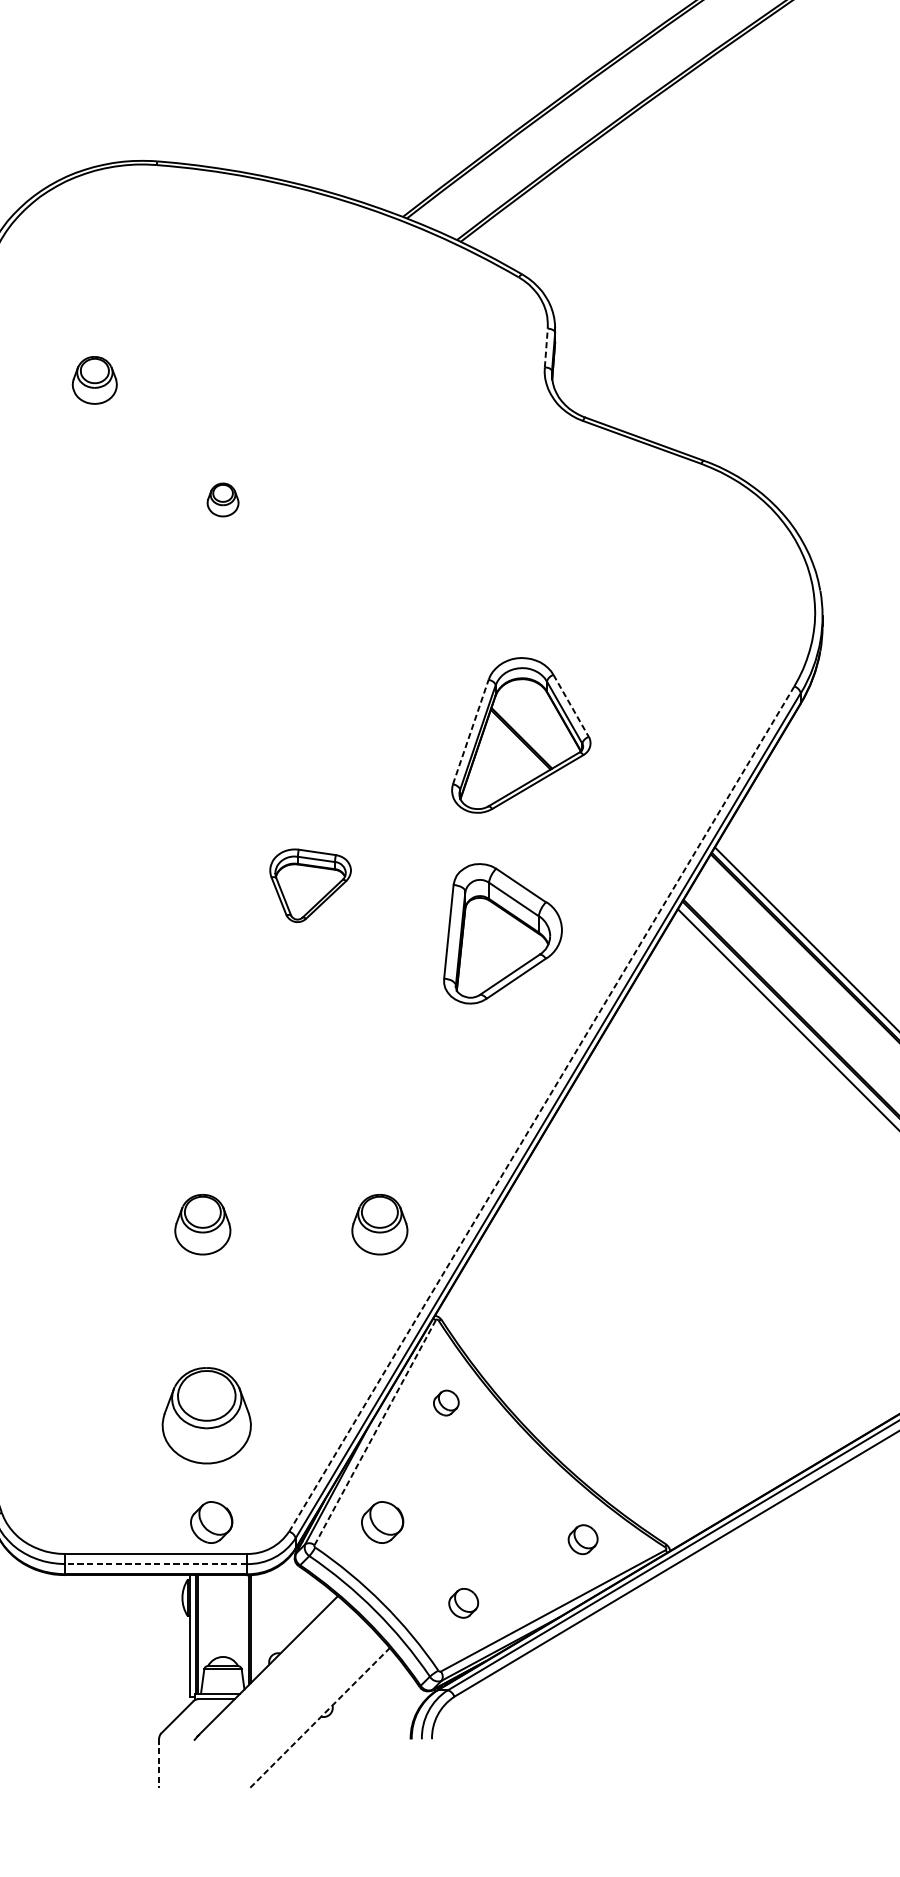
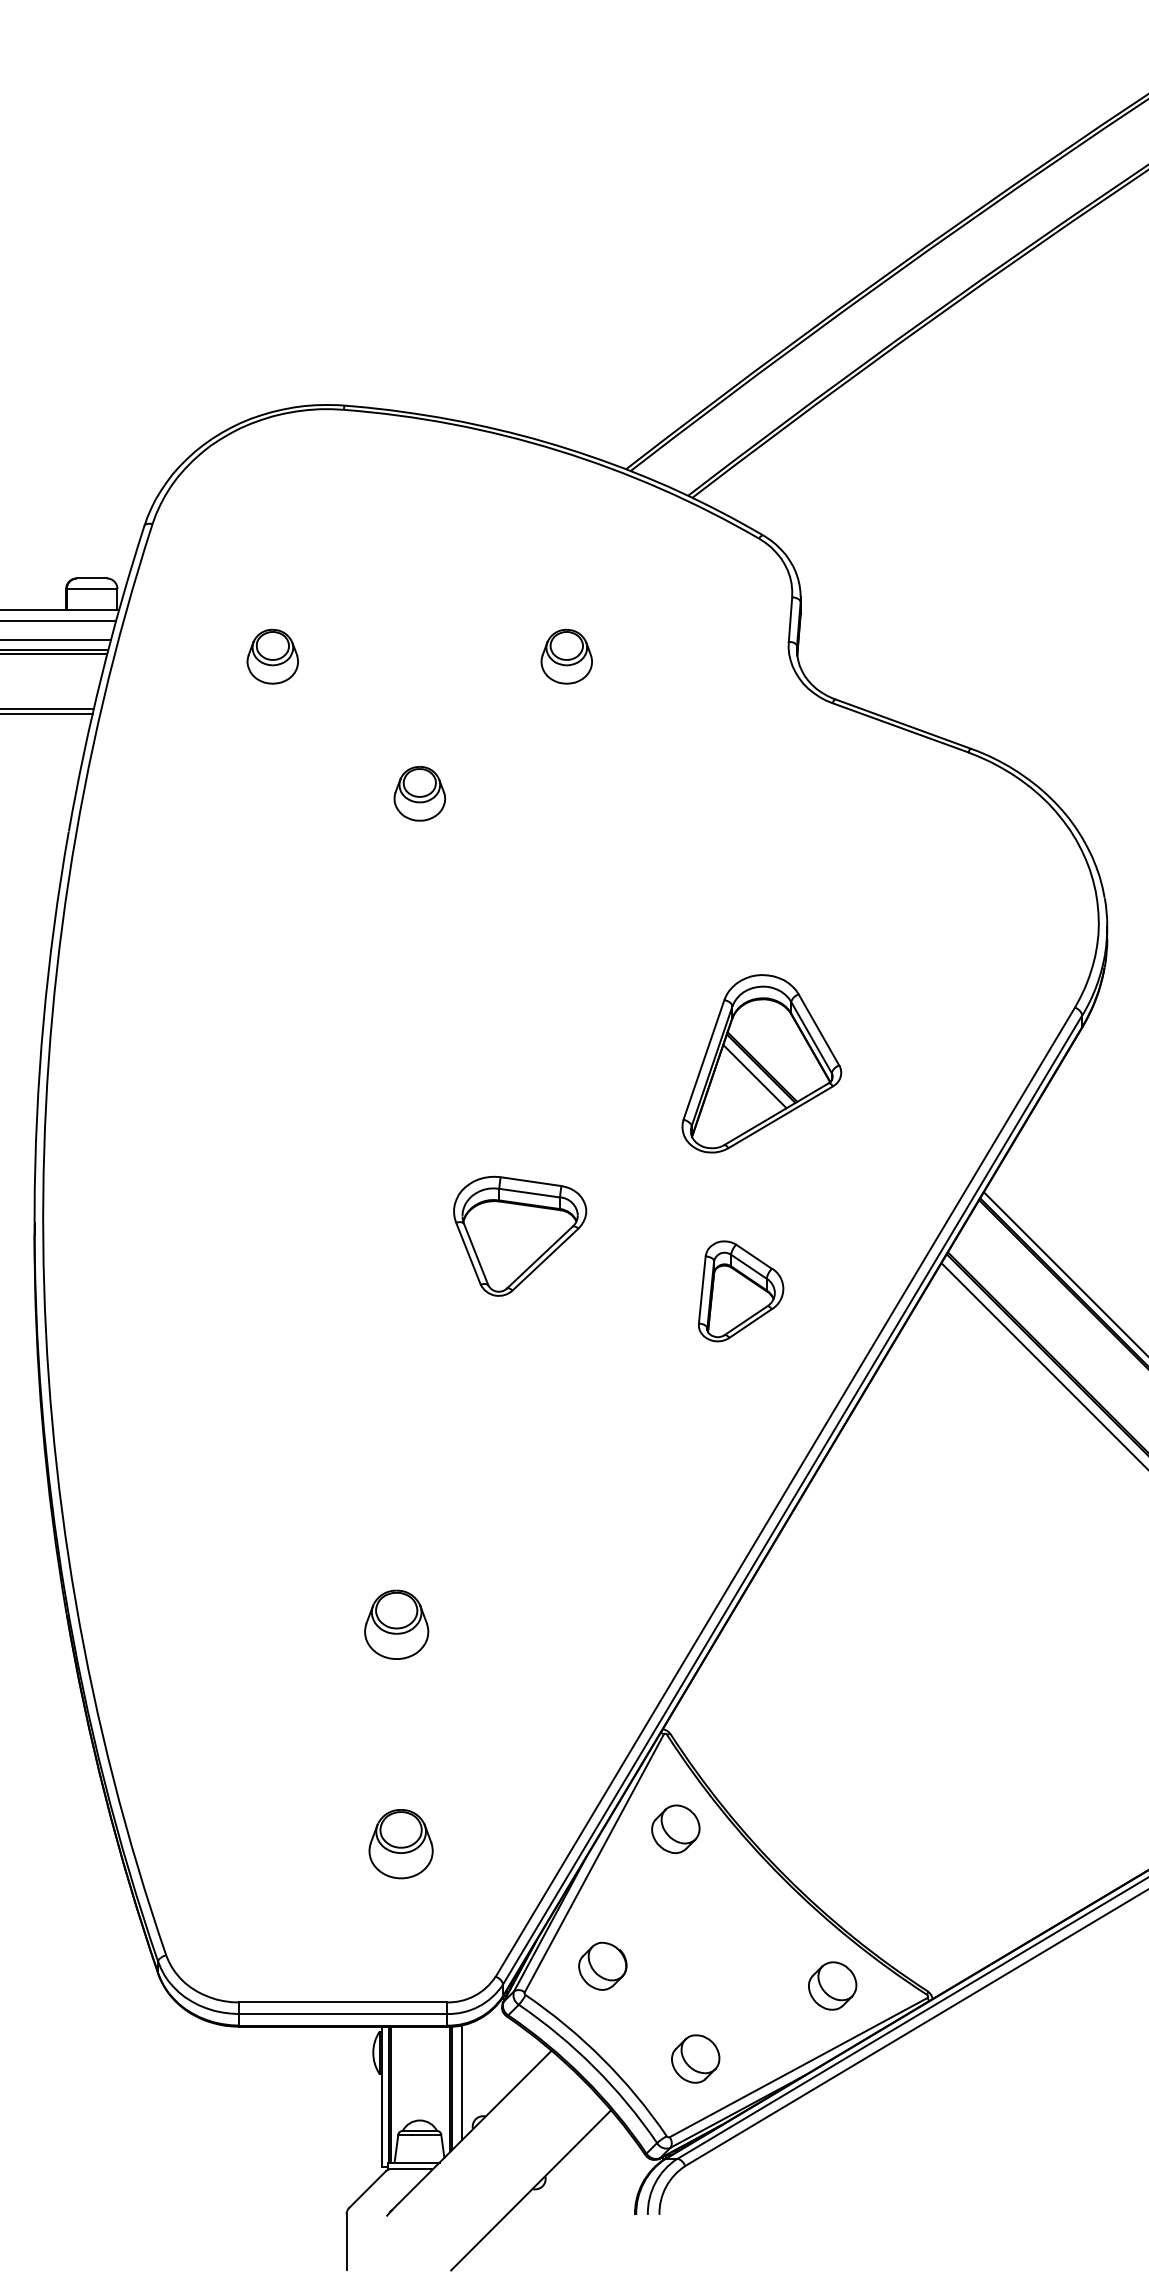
line: (546, 347) -> (790, 619), dashed -> solid
part: (350, 380) -> (566, 656), added
part: (222, 499) -> (419, 793), size x1.43
line: (571, 706) -> (819, 1030), dashed -> solid
line: (471, 731) -> (704, 1059), dashed -> solid
line: (514, 746) -> (754, 1076), added
part: (310, 885) -> (520, 1235), size x1.43
part: (503, 933) -> (741, 1291), size x0.62
line: (541, 1109) -> (785, 1492), dashed -> solid
part: (379, 1224) -> (599, 1624), removed
part: (446, 1403) -> (675, 1829), size x1.67
part: (206, 1416) -> (400, 1844), size x0.62
line: (375, 1432) -> (594, 1863), dashed -> solid
part: (211, 1521) -> (406, 1965), removed
part: (582, 1539) -> (832, 1985), size x1.43
line: (155, 1564) -> (342, 2014), dashed -> solid
part: (463, 1602) -> (695, 2058), size x1.43
line: (260, 1623) -> (462, 2082), added
line: (320, 1718) -> (531, 2190), dashed -> solid
line: (159, 1763) -> (346, 2242), dashed -> solid

